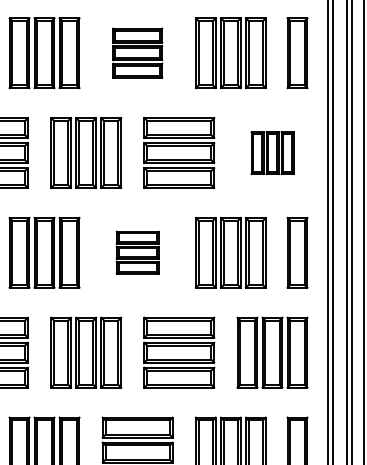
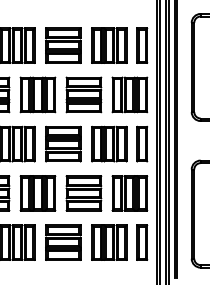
part: (137, 52) -> (63, 45), size x1.43
part: (271, 152) -> (129, 94), size x1.67
part: (137, 251) -> (63, 143), size x1.67

